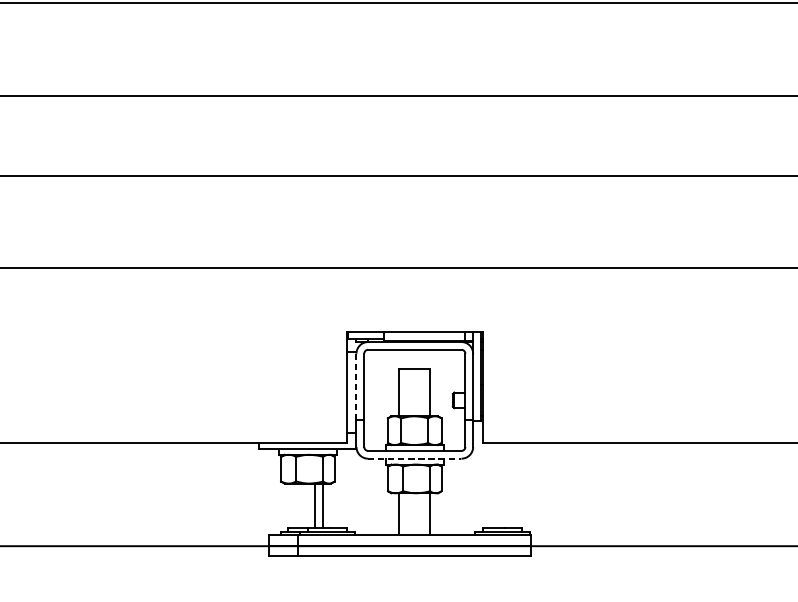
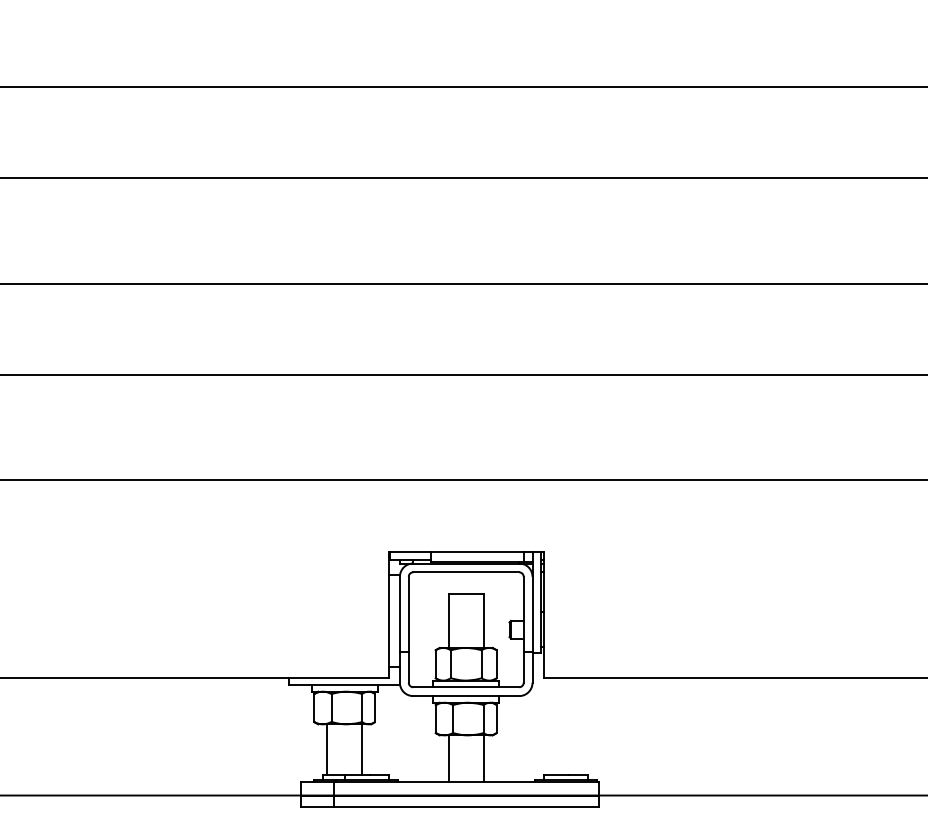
line: (356, 386) -> (399, 614), dashed -> solid
line: (415, 459) -> (466, 696), dashed -> solid
line: (315, 505) -> (327, 749), moved

